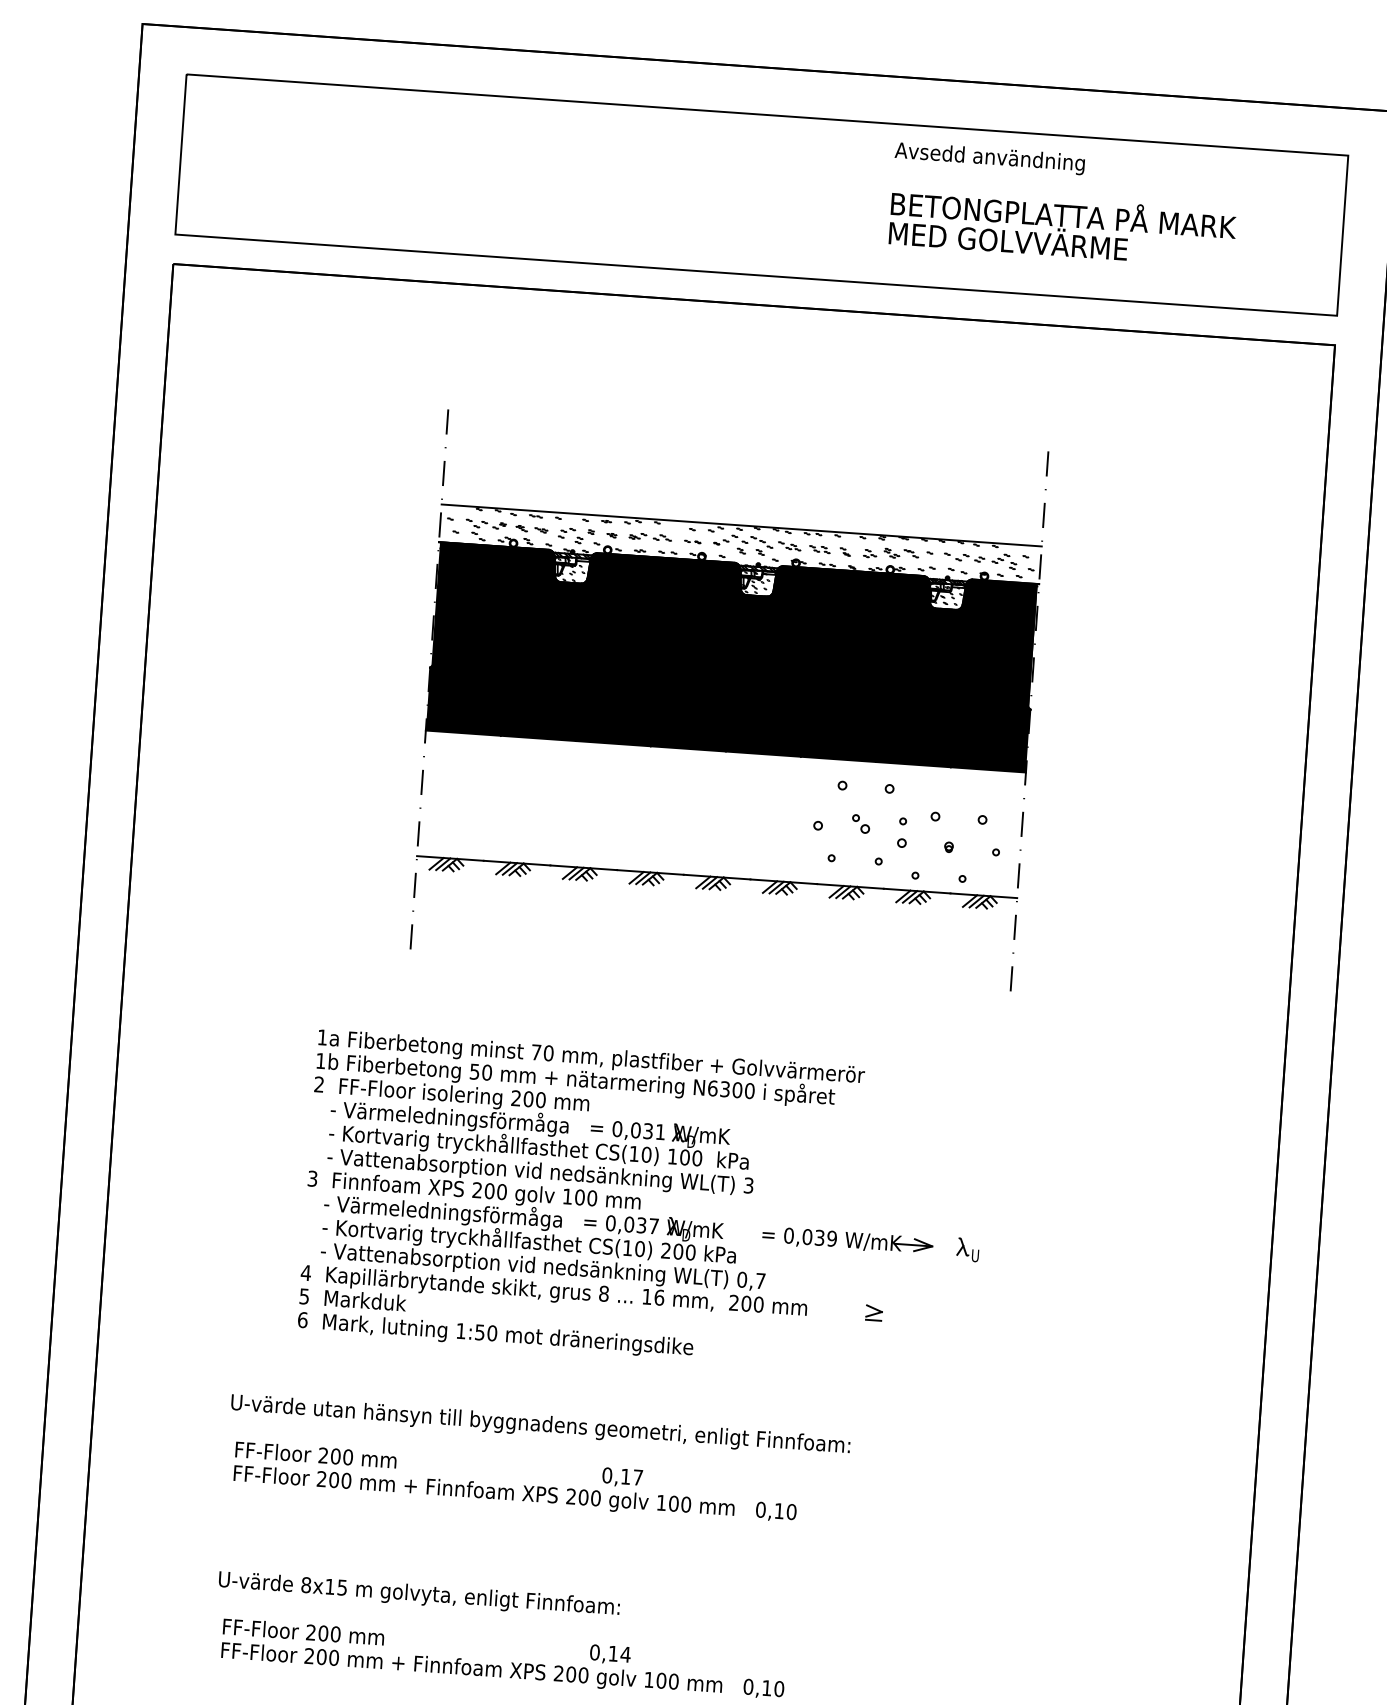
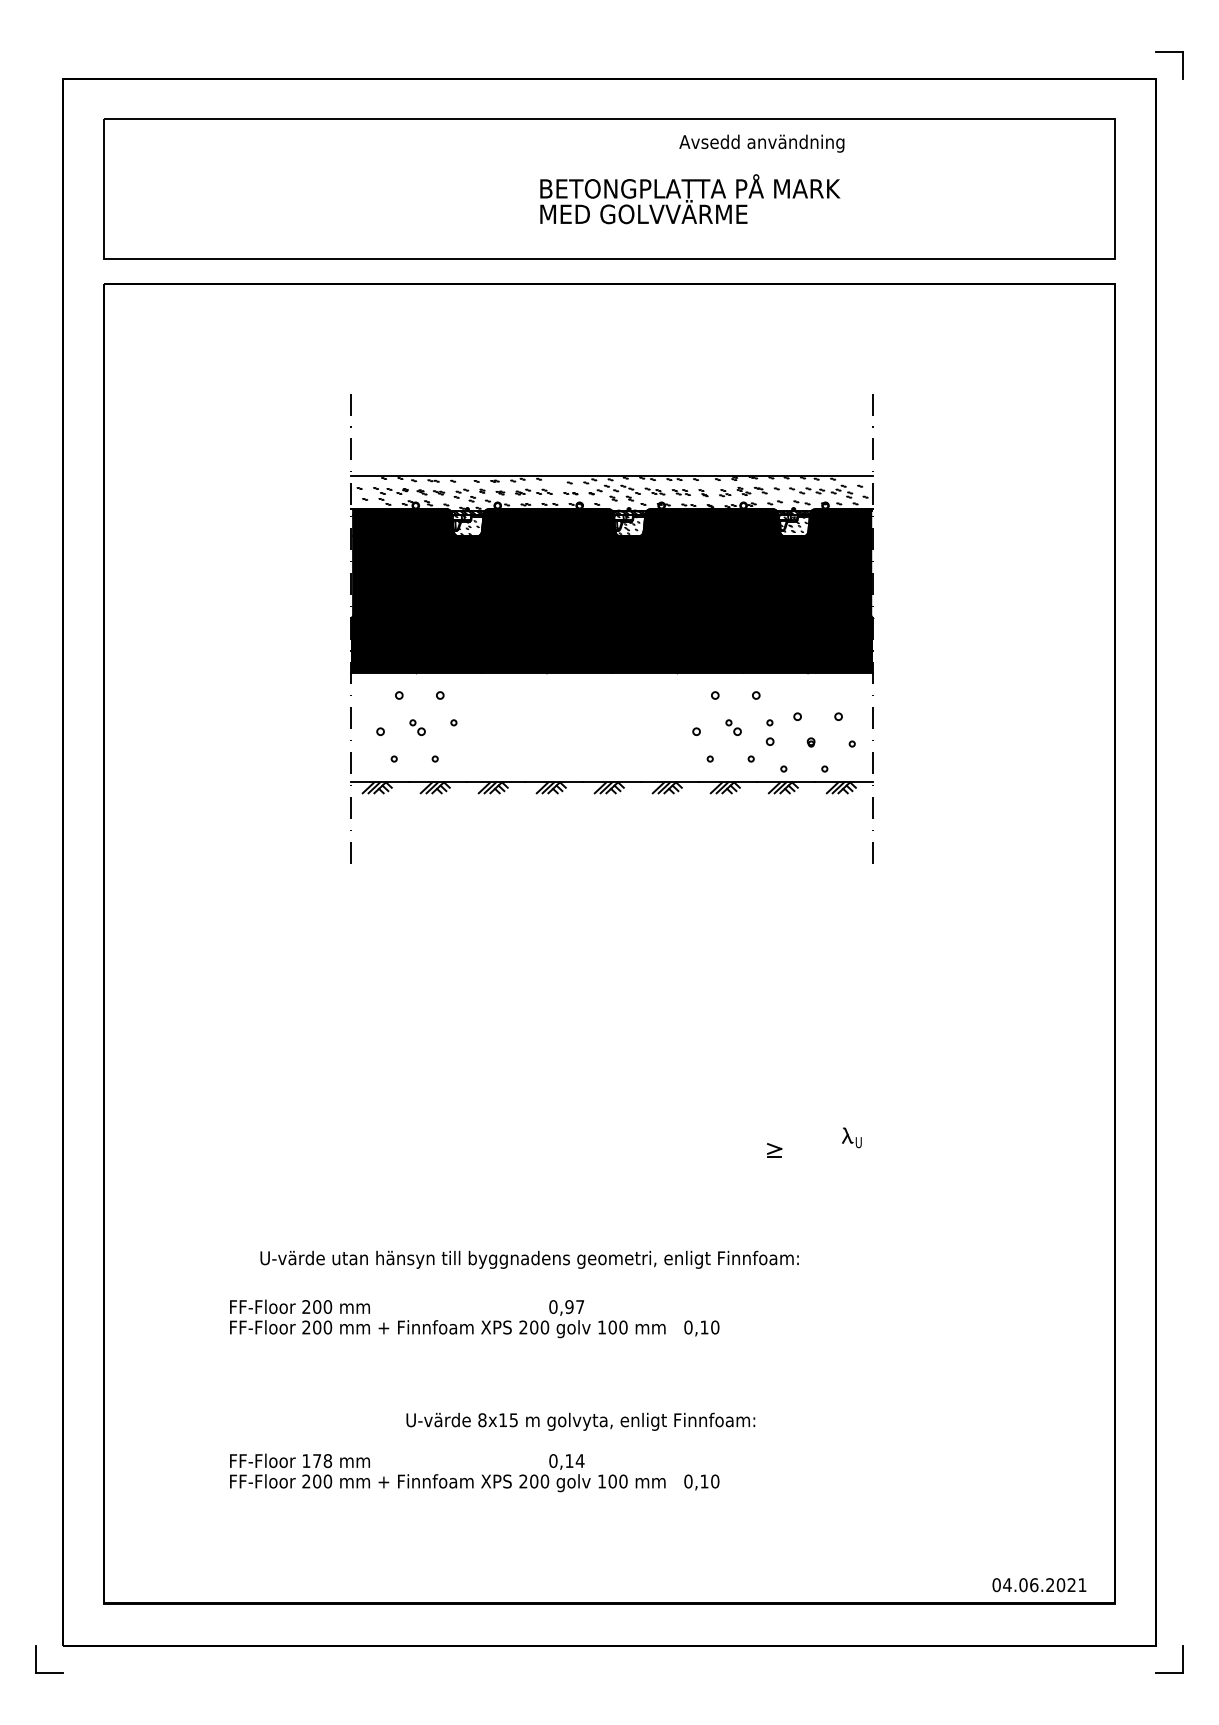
text: (989, 158) -> (761, 143), moved
text: (1063, 228) -> (690, 199), moved
part: (496, 797) -> (416, 726), added
part: (620, 1202) -> (548, 1069), removed
part: (967, 1249) -> (851, 1137), moved
text: (540, 1425) -> (529, 1259), moved
text: (625, 1477) -> (569, 1307), 0,17 -> 0,97
text: (418, 1594) -> (580, 1421), moved
text: (323, 1634) -> (317, 1461), 200 -> 178

